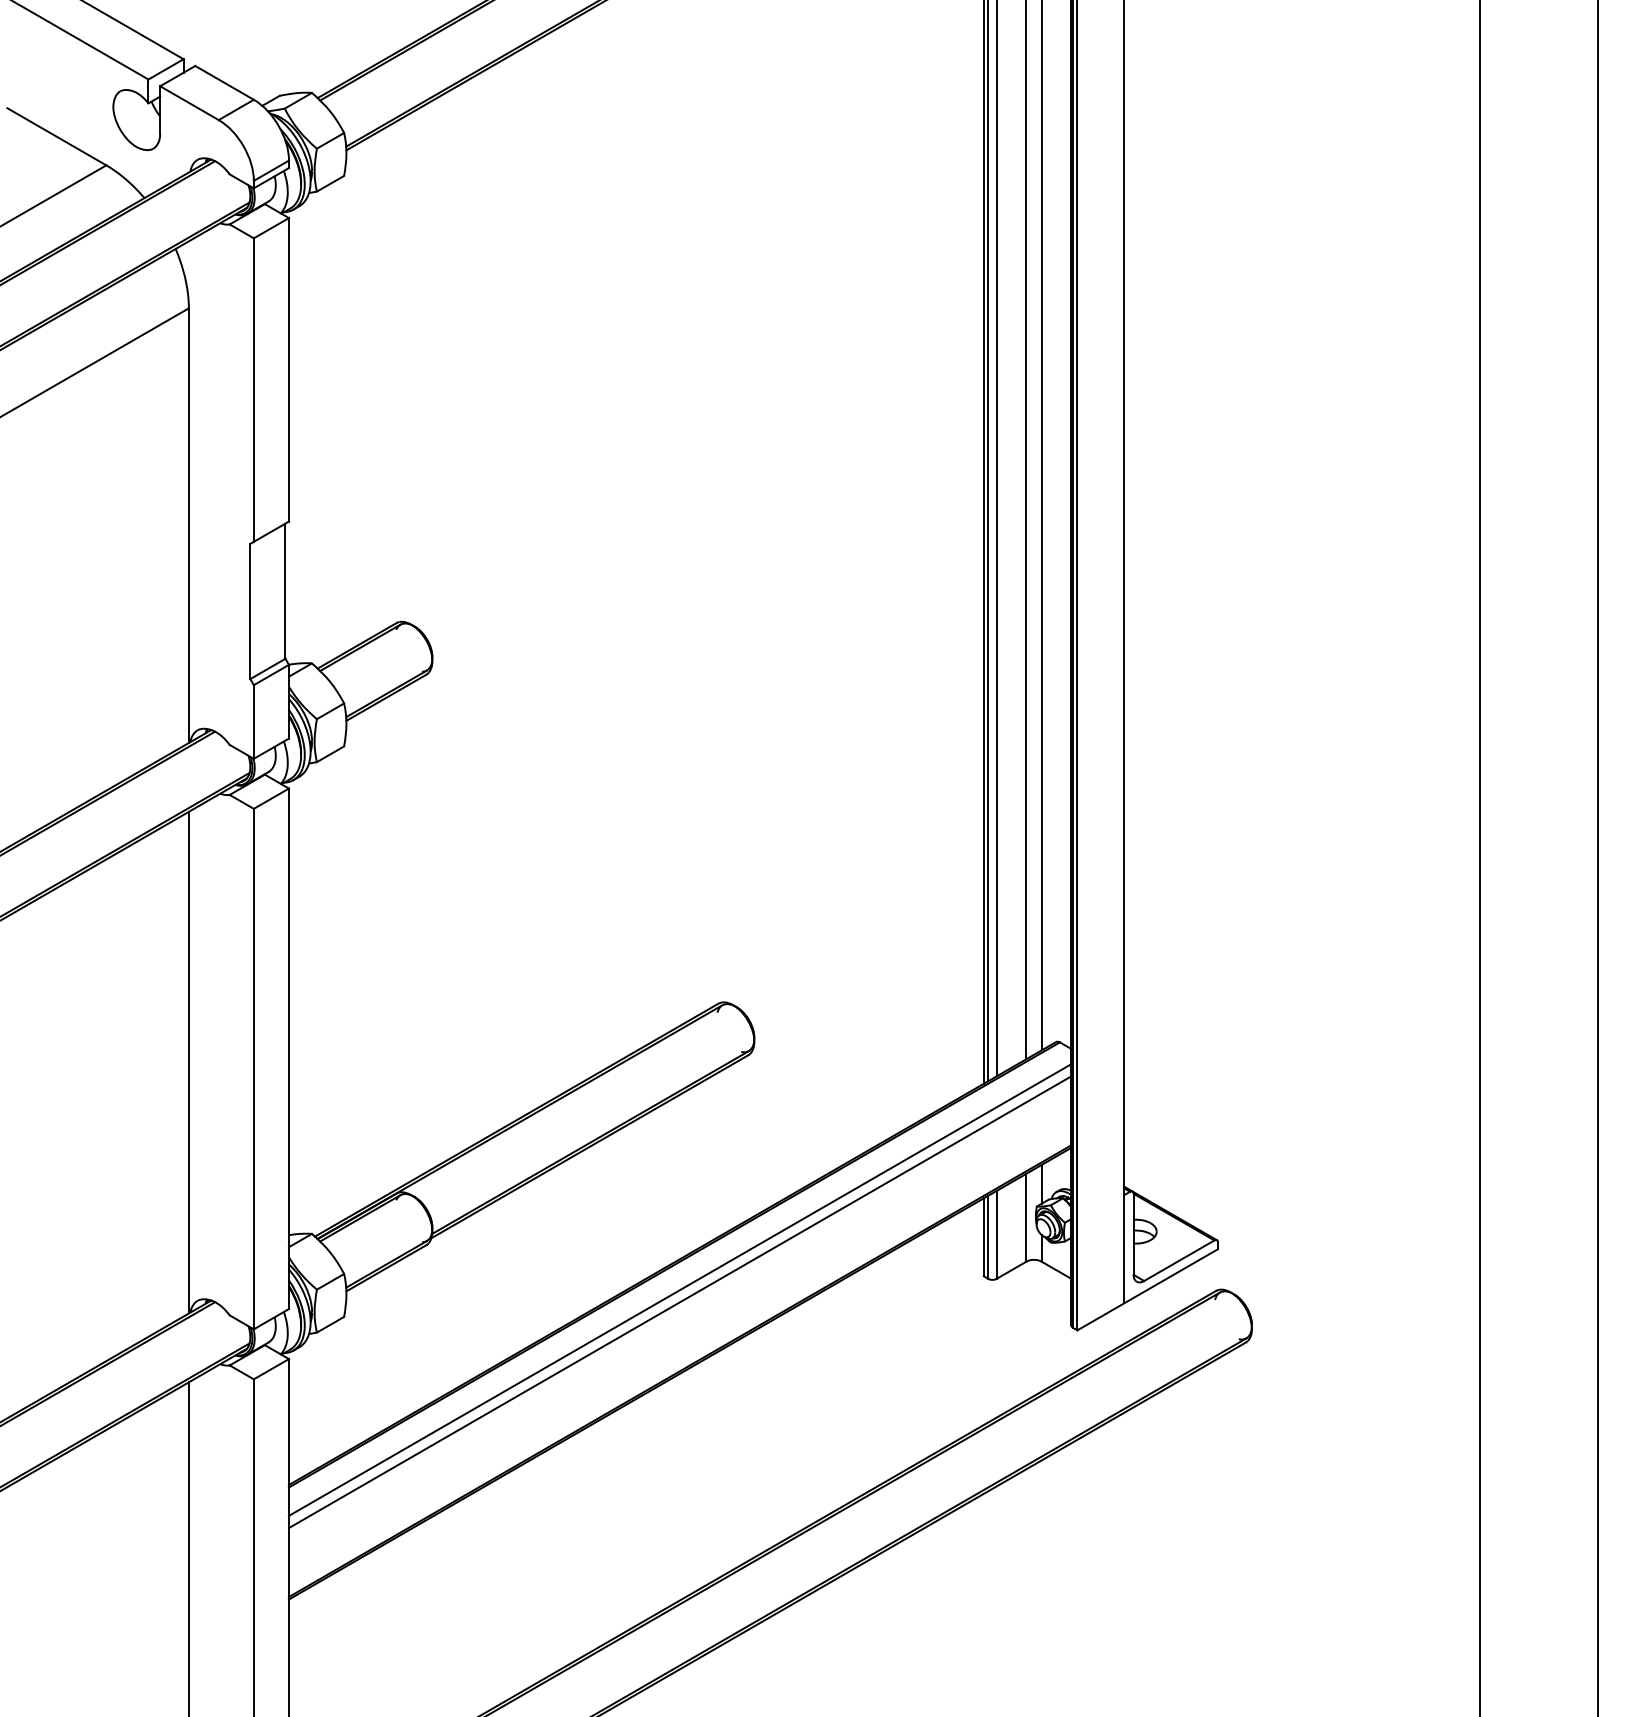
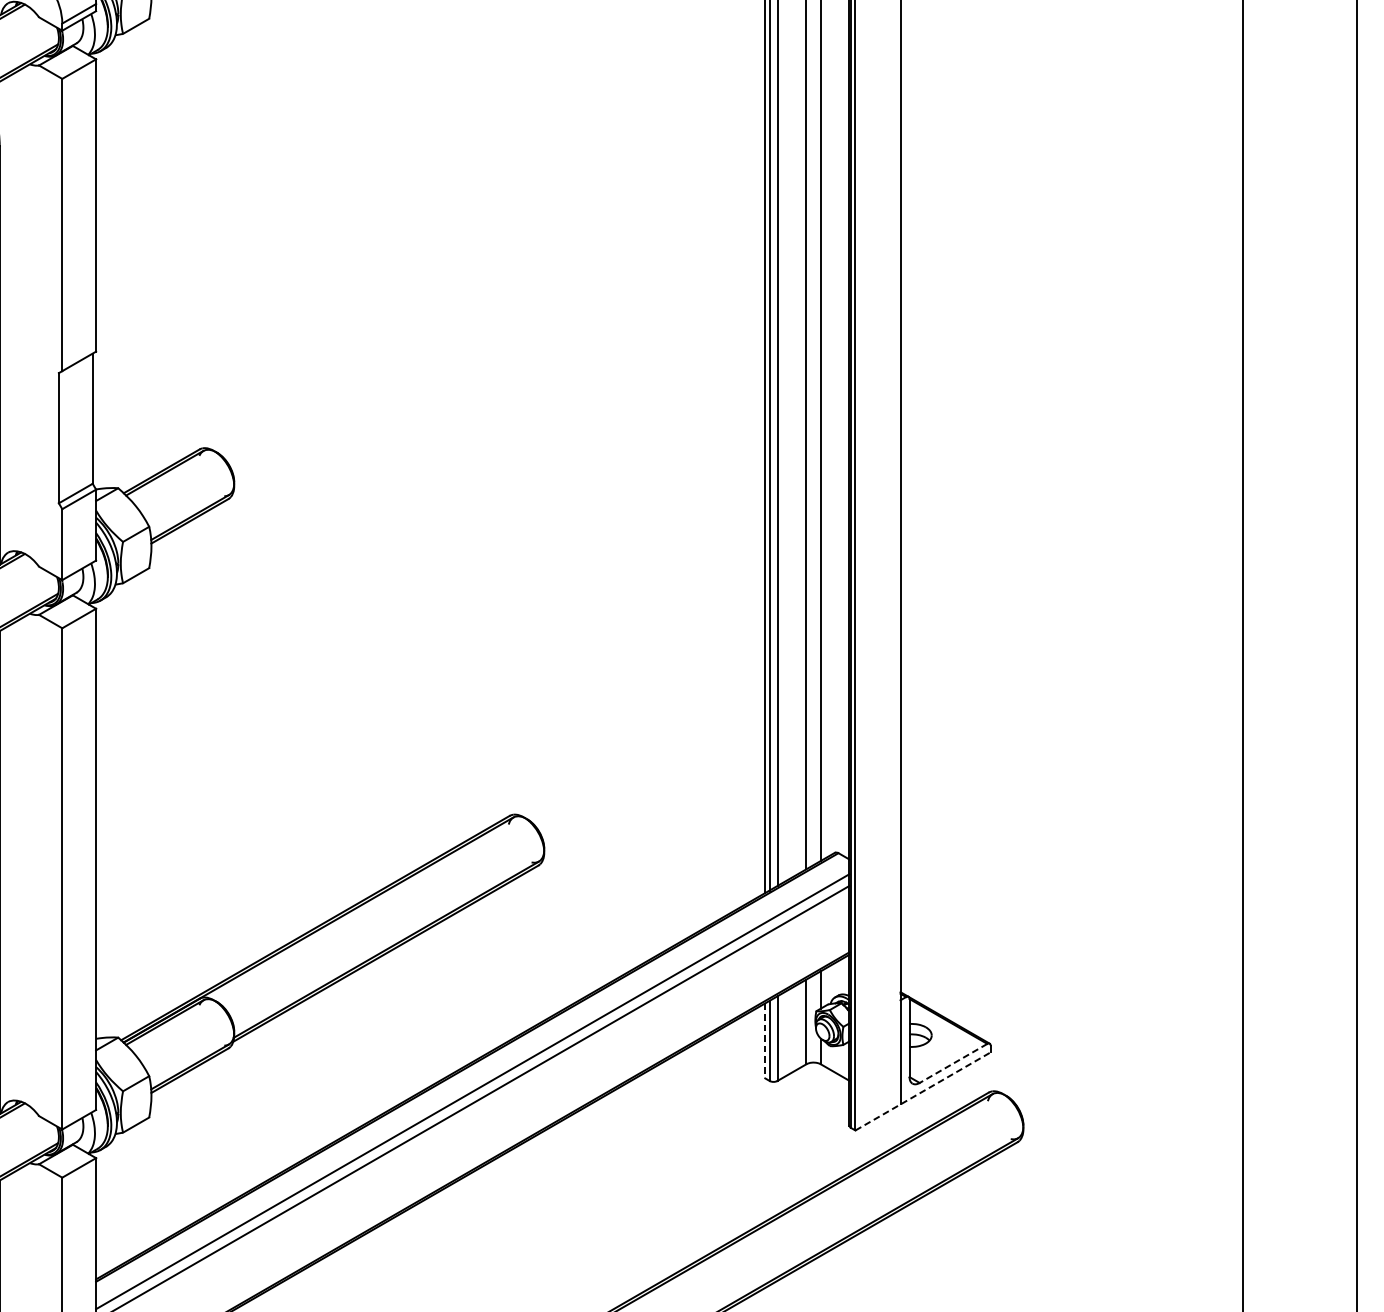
line: (983, 1237) -> (764, 1041), solid -> dashed
line: (1179, 1260) -> (953, 1063), solid -> dashed
line: (1148, 1289) -> (923, 1091), solid -> dashed

